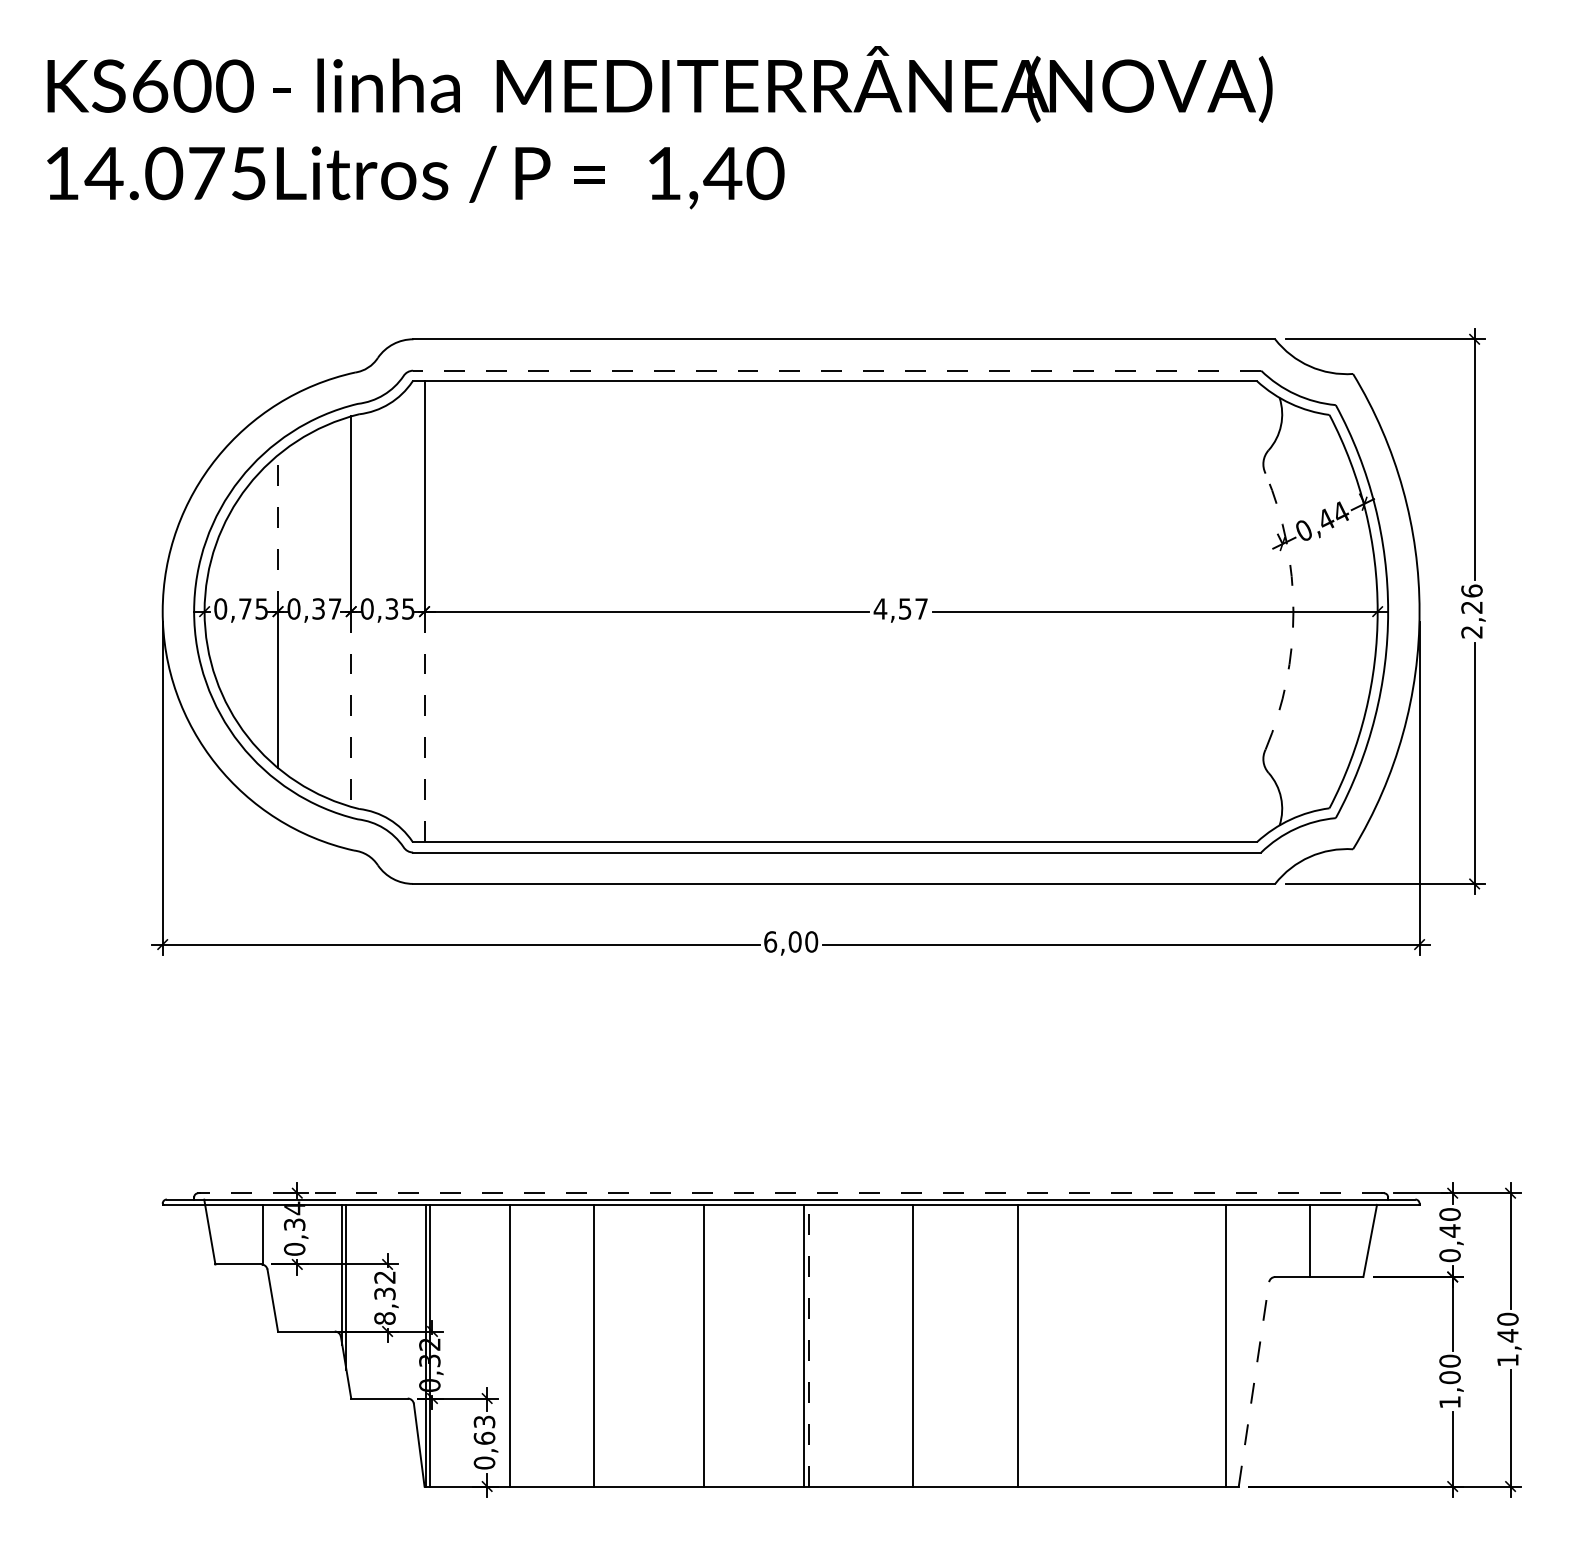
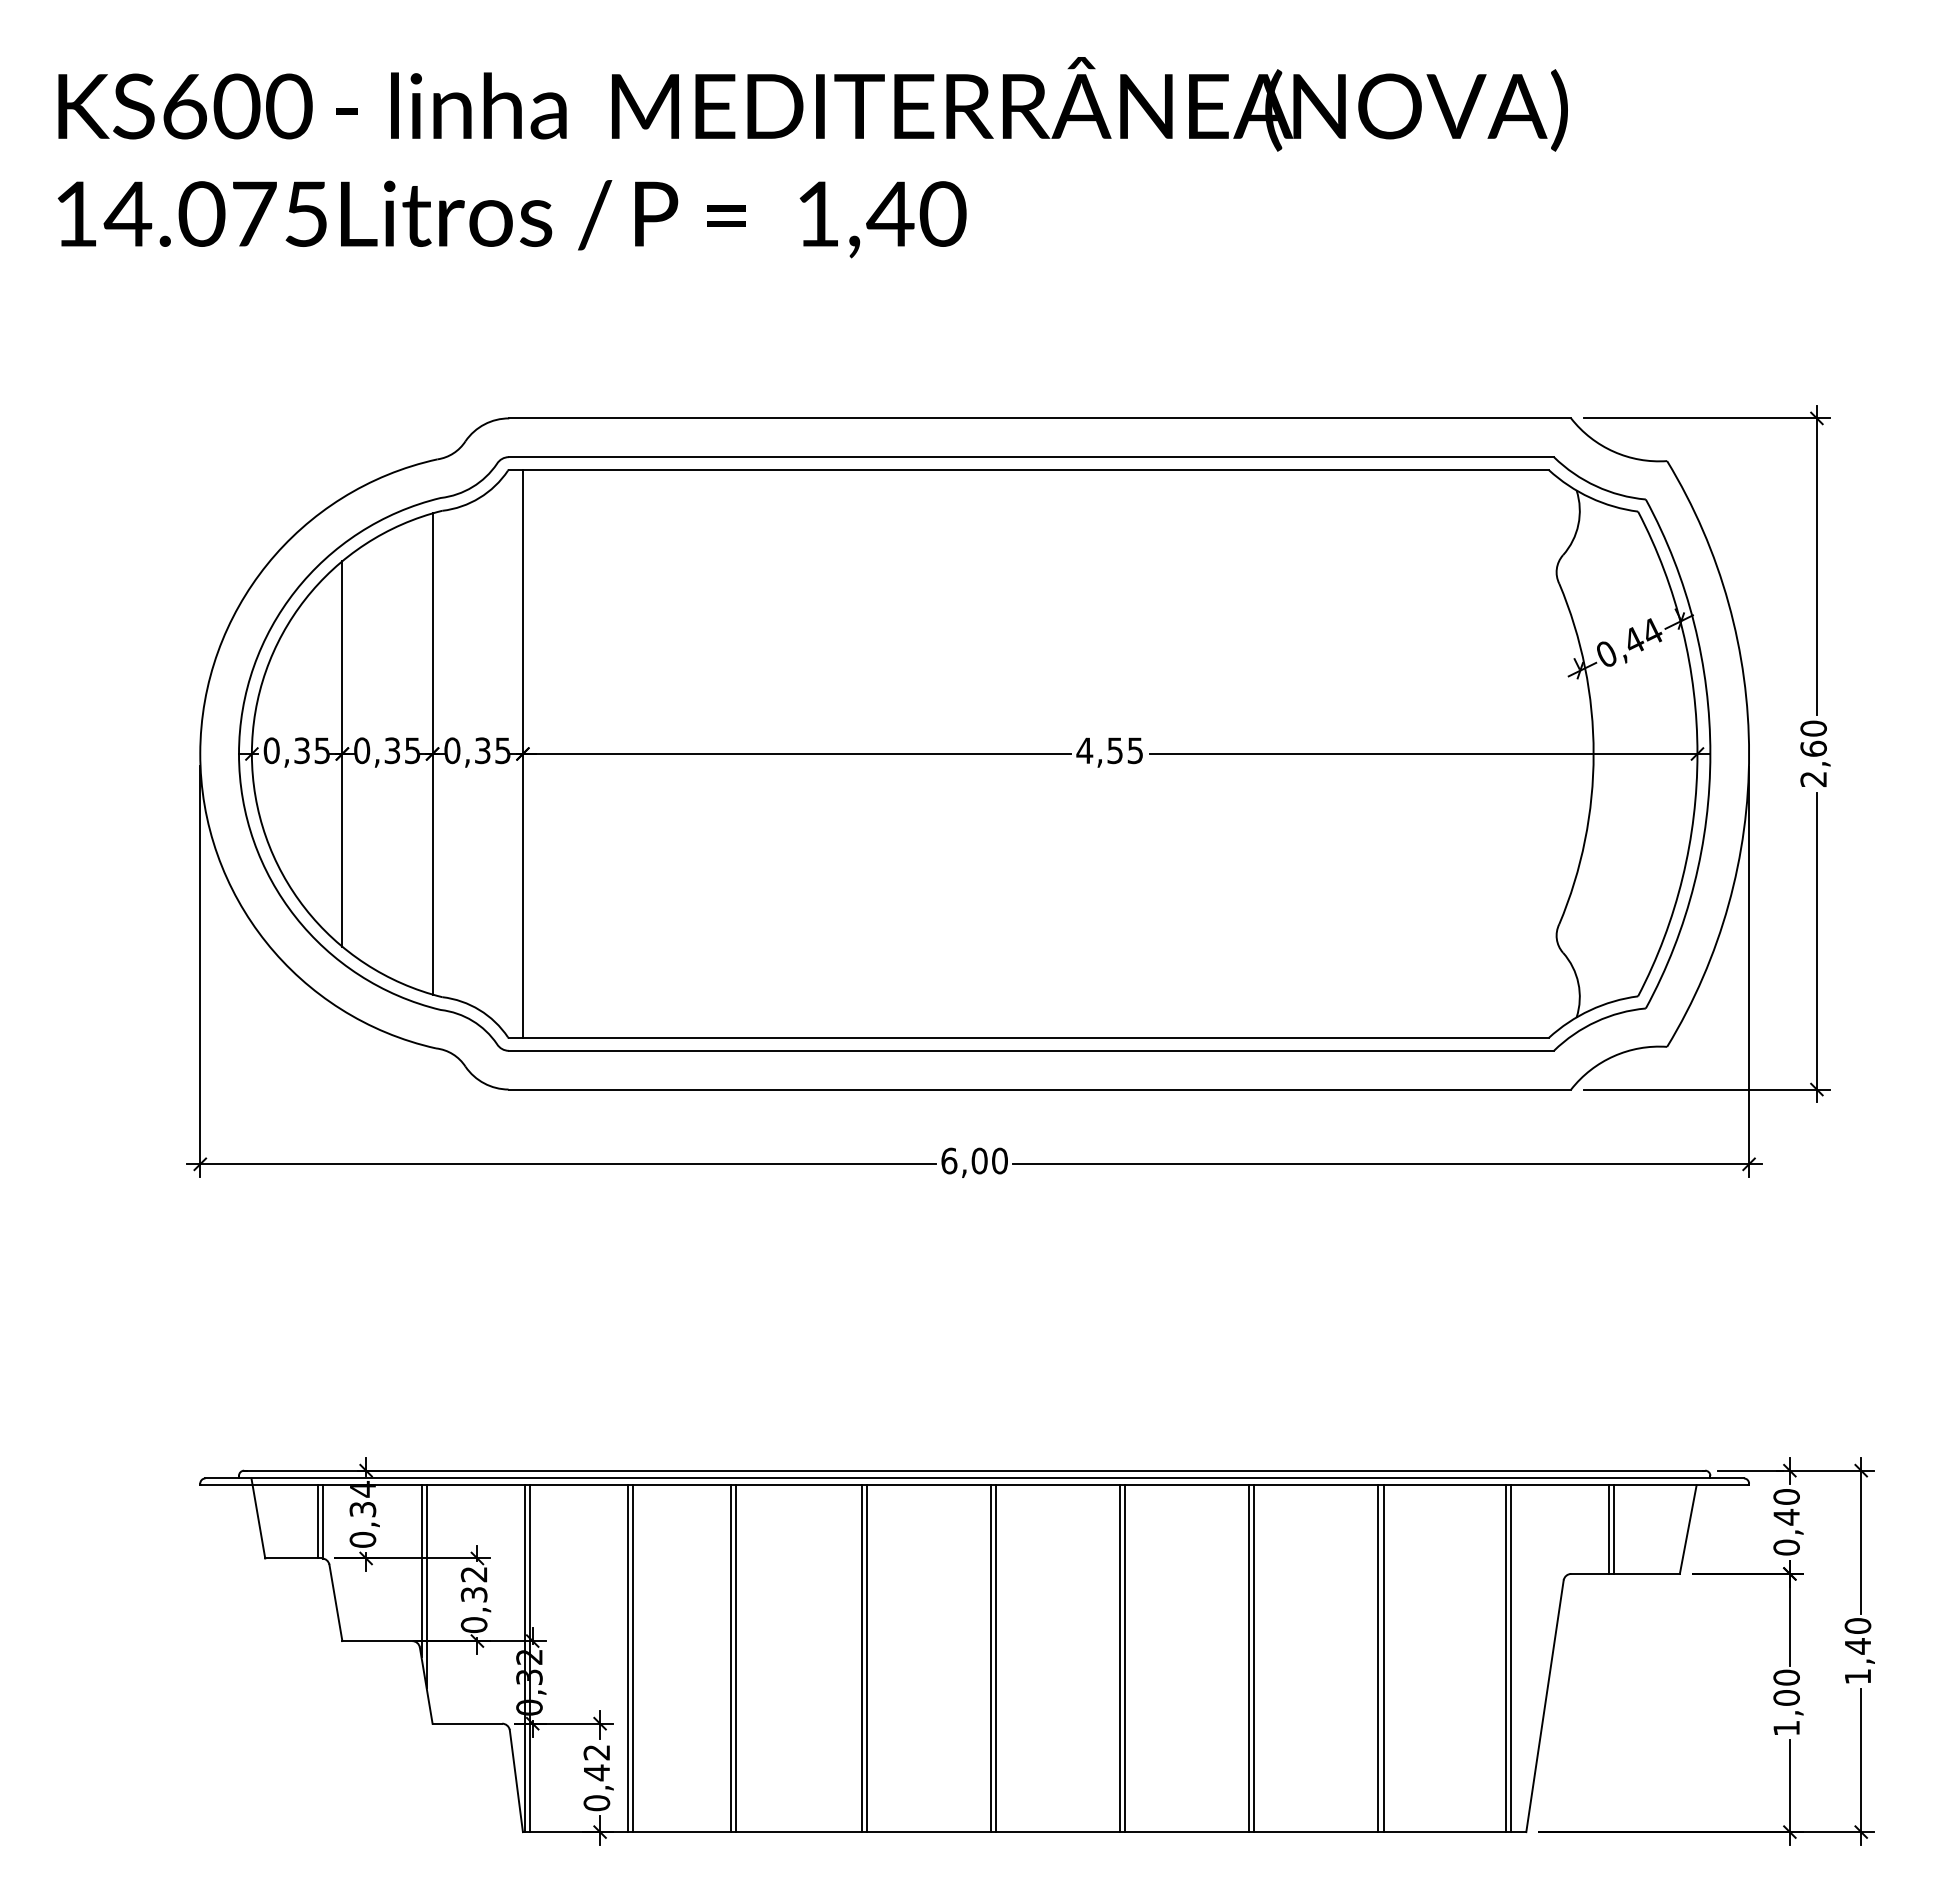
line: (837, 371) -> (1031, 457), dashed -> solid
line: (278, 533) -> (342, 657), dashed -> solid
text: (1471, 599) -> (1813, 738), 2,26 -> 2,60
text: (244, 608) -> (301, 750), 0,75 -> 0,35
text: (334, 608) -> (412, 750), 0,37 -> 0,35
text: (920, 608) -> (1134, 750), 4,57 -> 4,55
arc: (1293, 612) -> (1593, 754), dashed -> solid
line: (351, 709) -> (432, 874), dashed -> solid
line: (424, 726) -> (522, 895), dashed -> solid
line: (790, 1193) -> (974, 1470), dashed -> solid
line: (258, 1234) -> (318, 1521), added
line: (1305, 1240) -> (1608, 1528), added
text: (385, 1318) -> (474, 1625), 8,32 -> 0,32
line: (514, 1345) -> (633, 1658), added
line: (597, 1345) -> (736, 1658), added
line: (700, 1345) -> (862, 1658), added
line: (808, 1345) -> (996, 1658), dashed -> solid
line: (909, 1345) -> (1120, 1658), added
line: (1014, 1345) -> (1249, 1658), added
line: (1118, 1345) -> (1378, 1658), added
line: (1122, 1345) -> (1383, 1658), added
line: (1221, 1345) -> (1505, 1658), added
line: (1254, 1383) -> (1545, 1705), dashed -> solid
text: (484, 1430) -> (596, 1763), 0,63 -> 0,42

